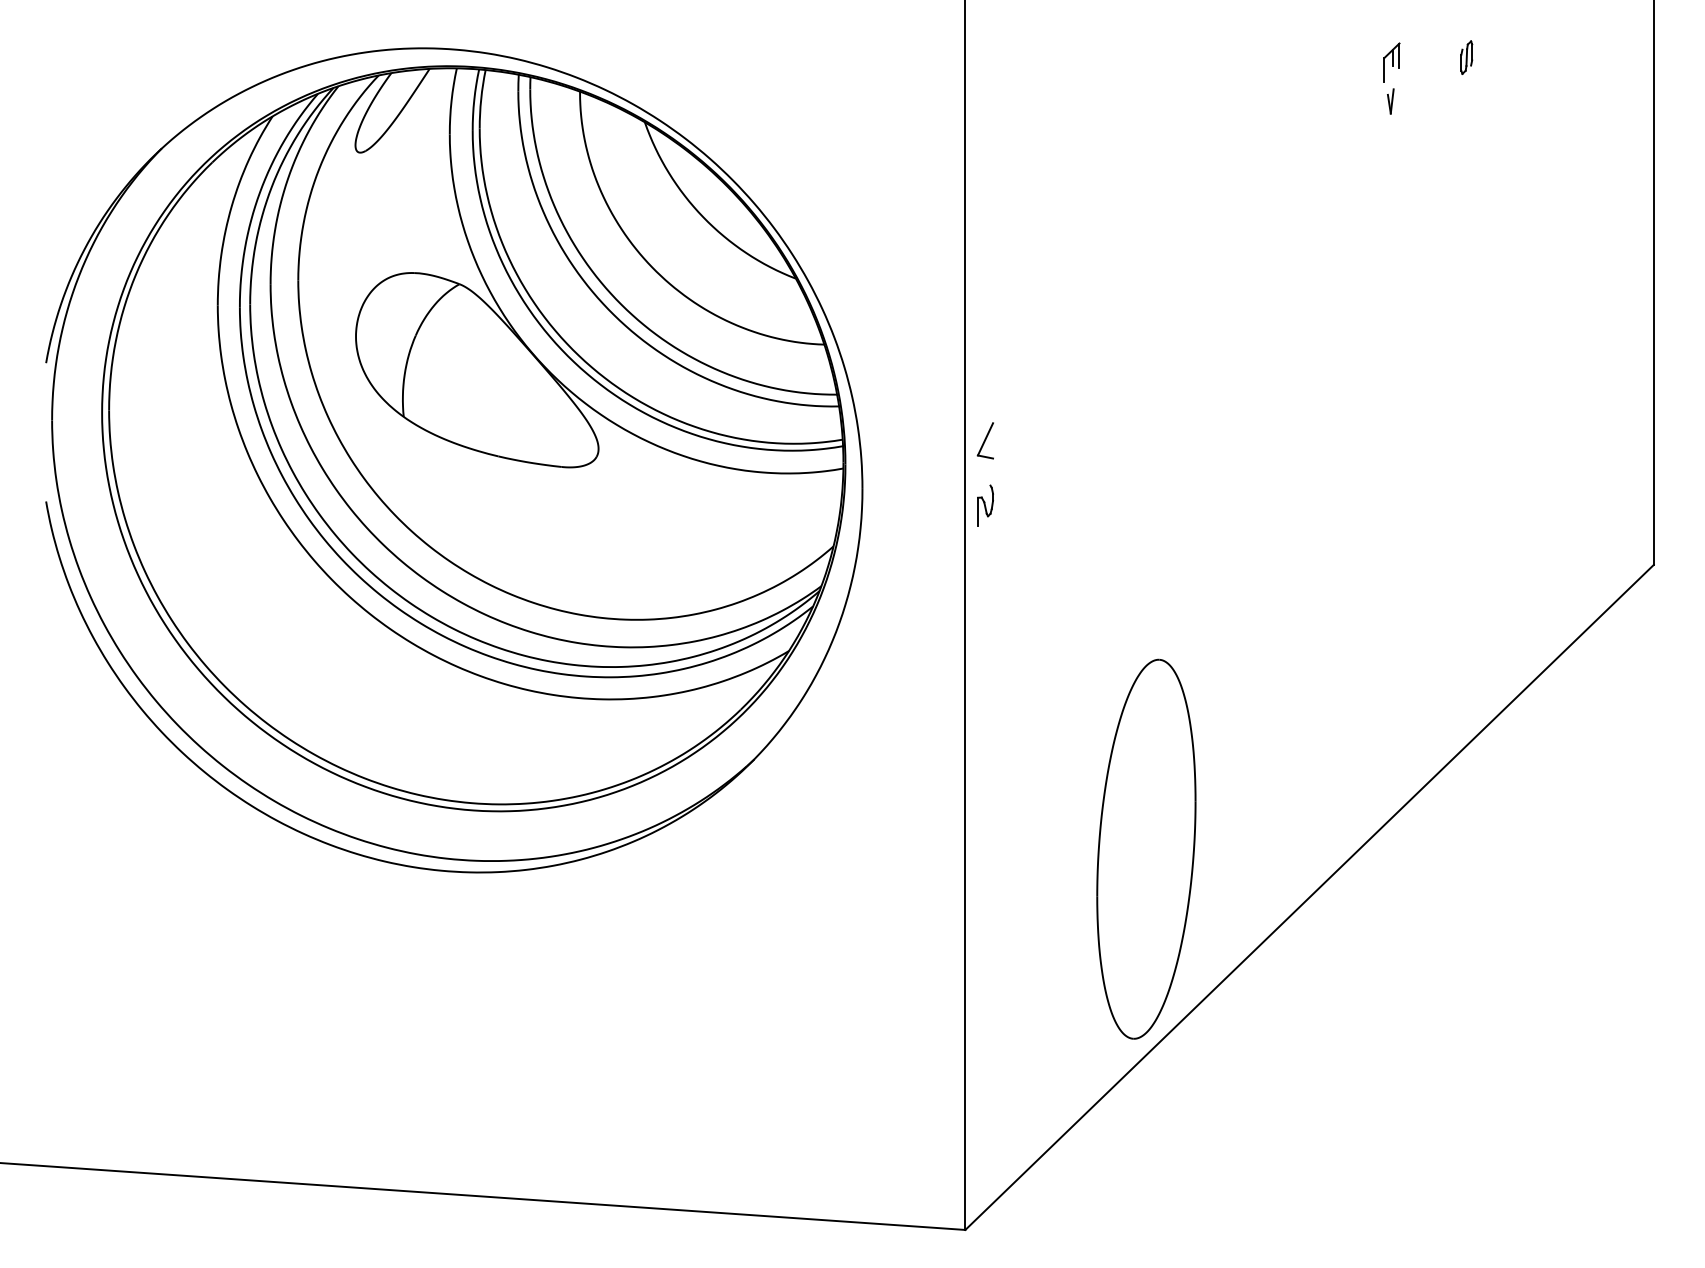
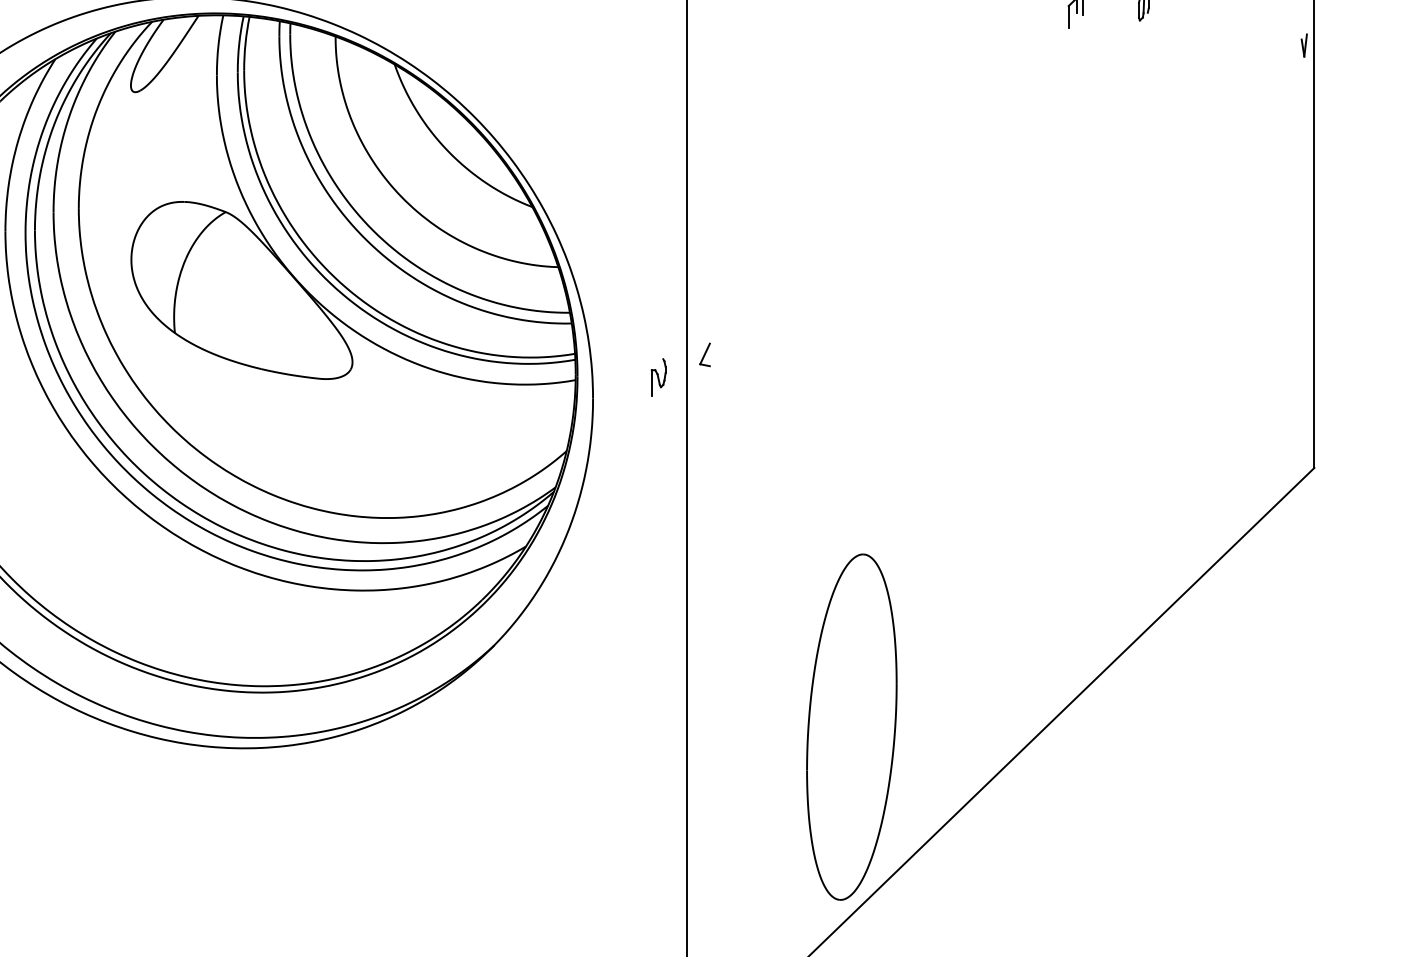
part: (1390, 101) -> (1304, 45), moved
part: (984, 440) -> (704, 354), size x0.7
part: (985, 505) -> (658, 377), moved

